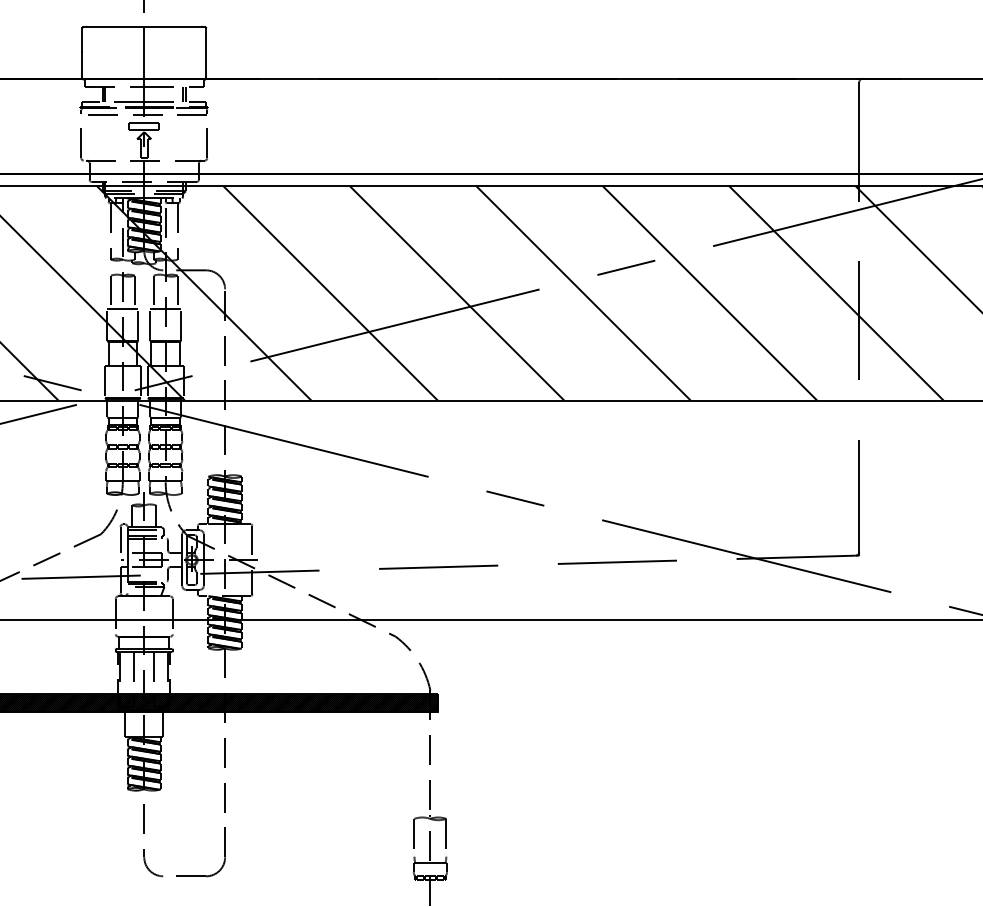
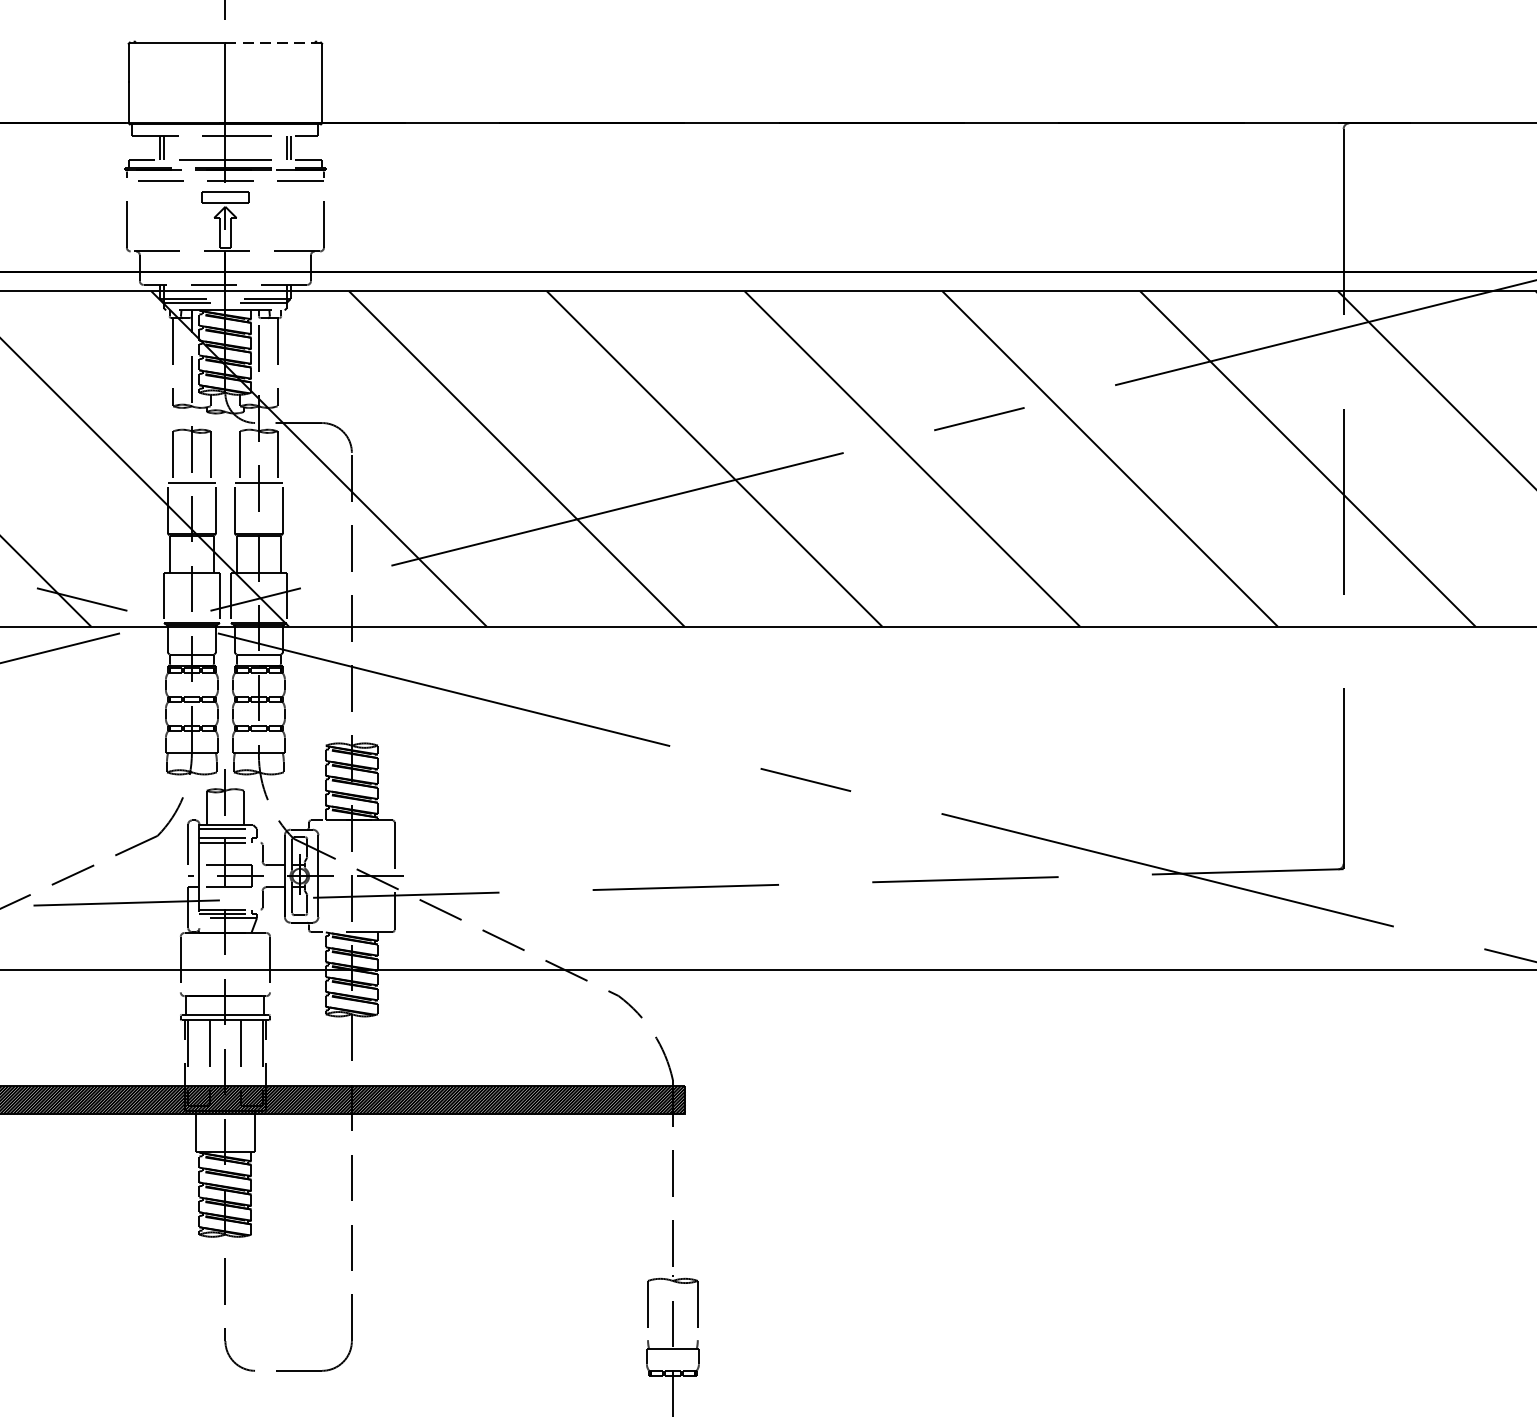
line: (174, 27) -> (272, 43), solid -> dashed

